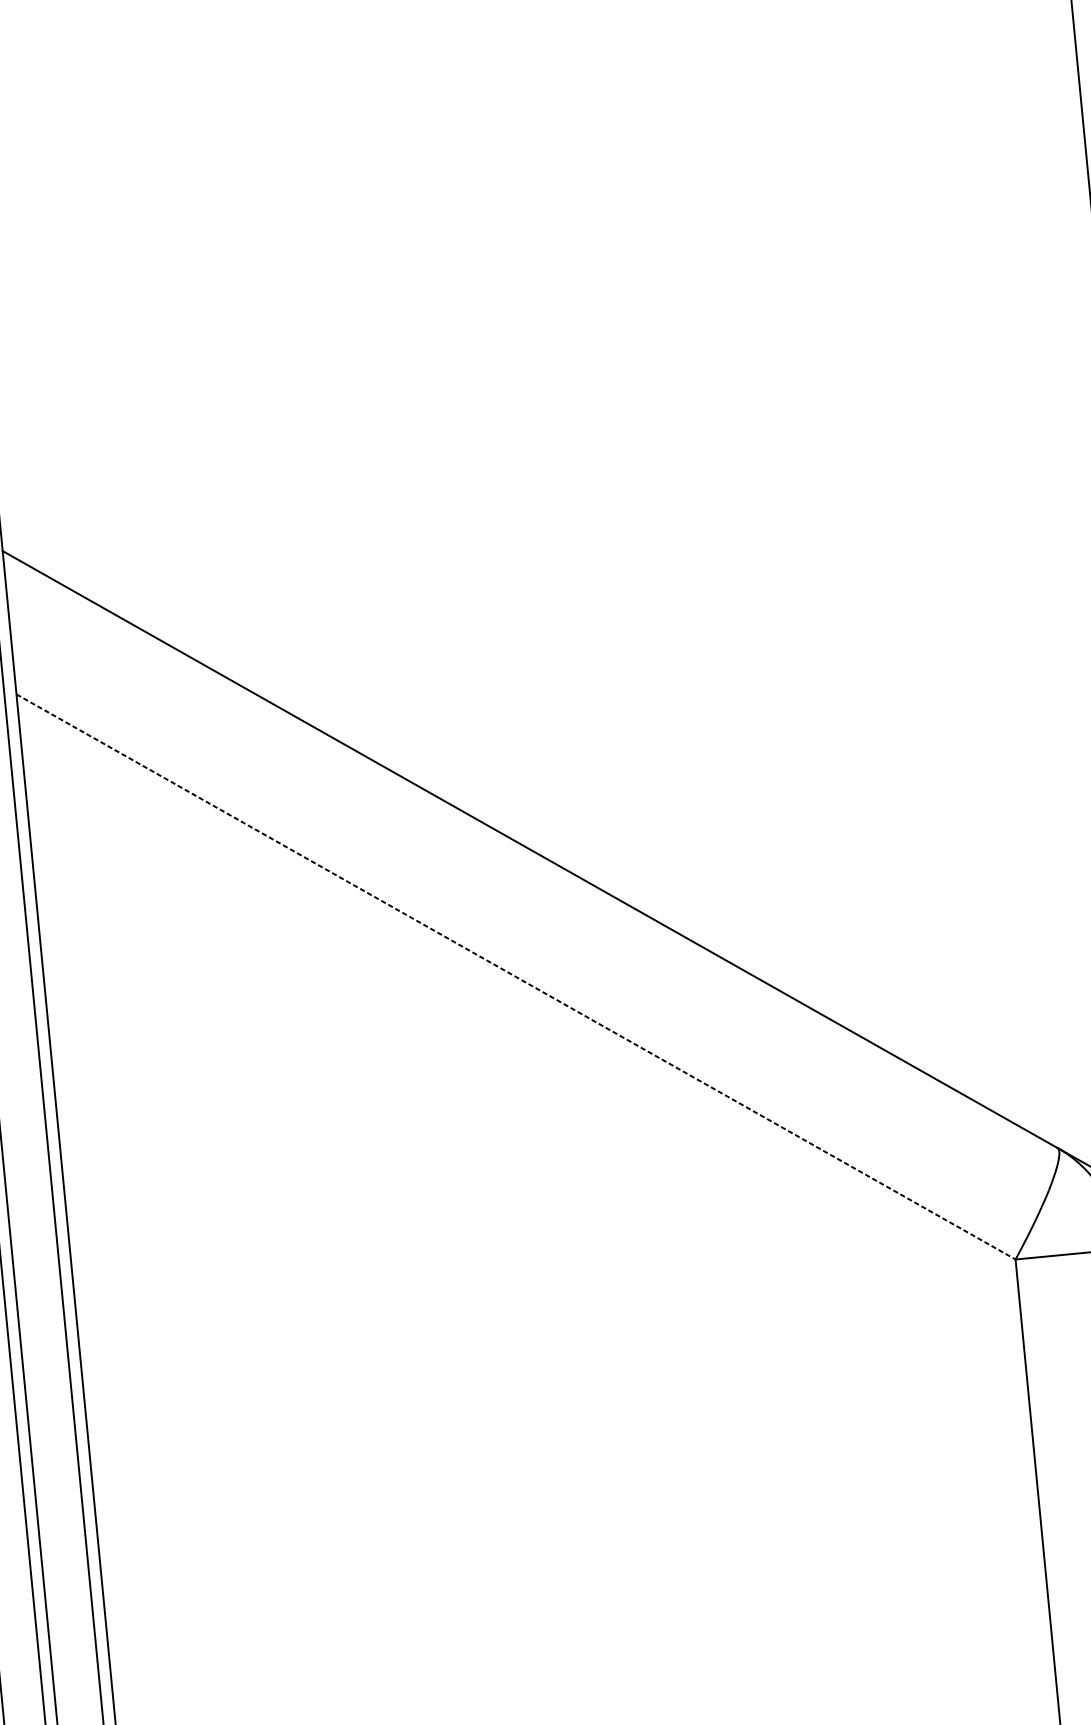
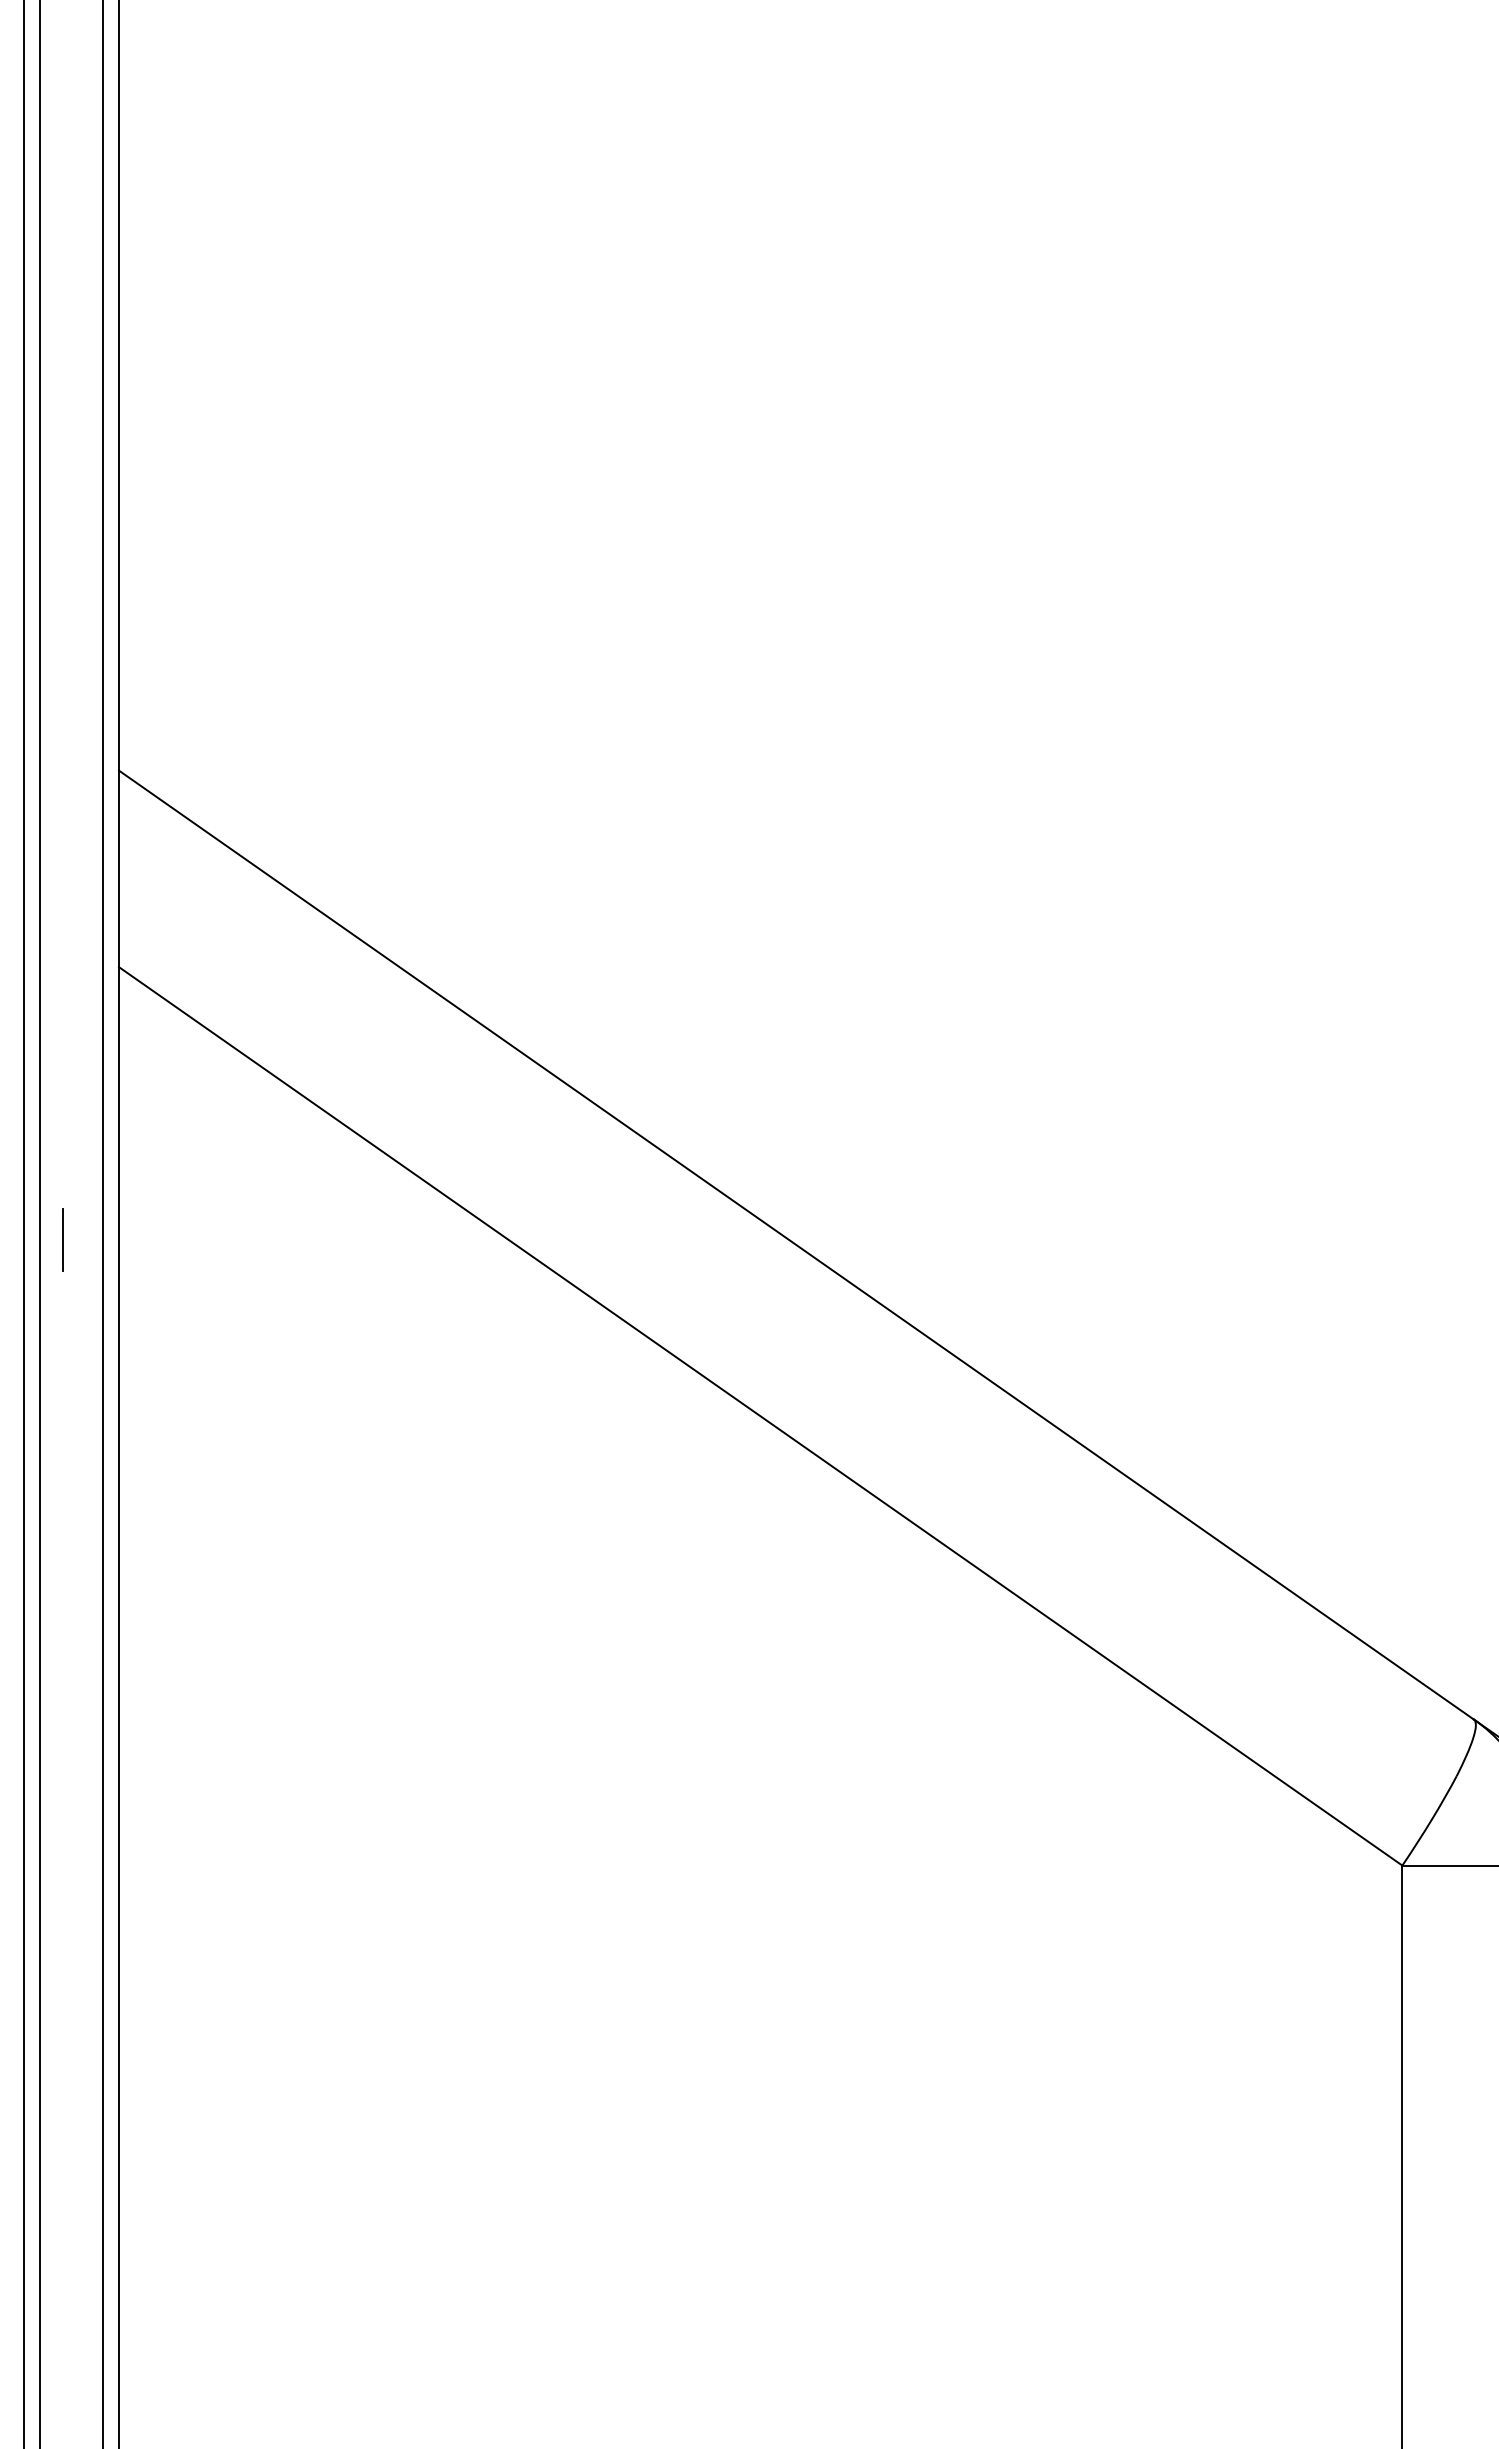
line: (516, 976) -> (761, 1416), dashed -> solid

